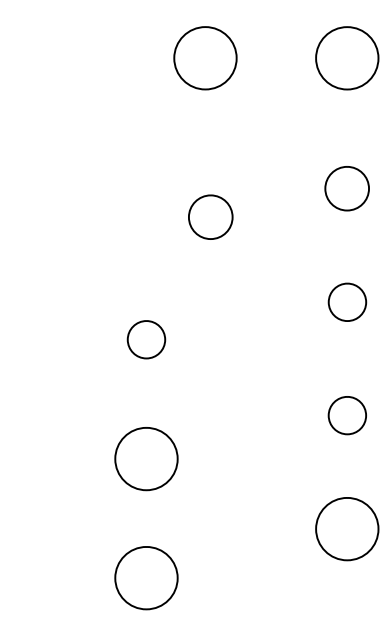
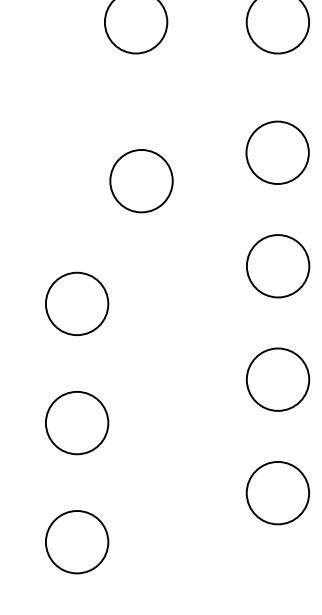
part: (347, 188) -> (278, 152), size x1.43
part: (210, 217) -> (141, 181), size x1.43
part: (347, 302) -> (278, 266), size x1.67
part: (146, 339) -> (77, 303), size x1.67
part: (347, 415) -> (278, 379), size x1.67

